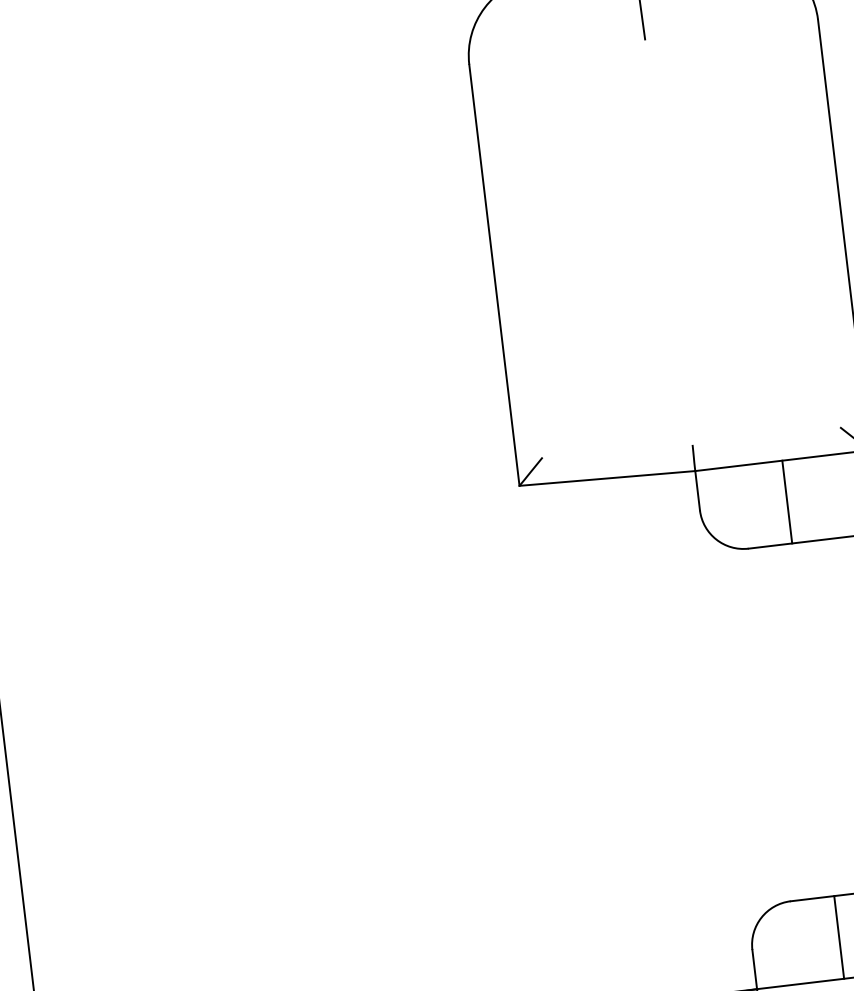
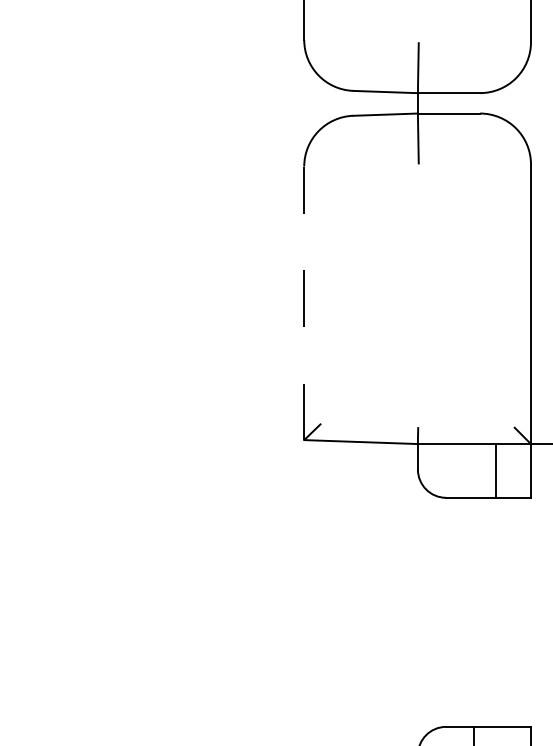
line: (494, 275) -> (304, 303), solid -> dashed
line: (787, 501) -> (496, 470), moved

